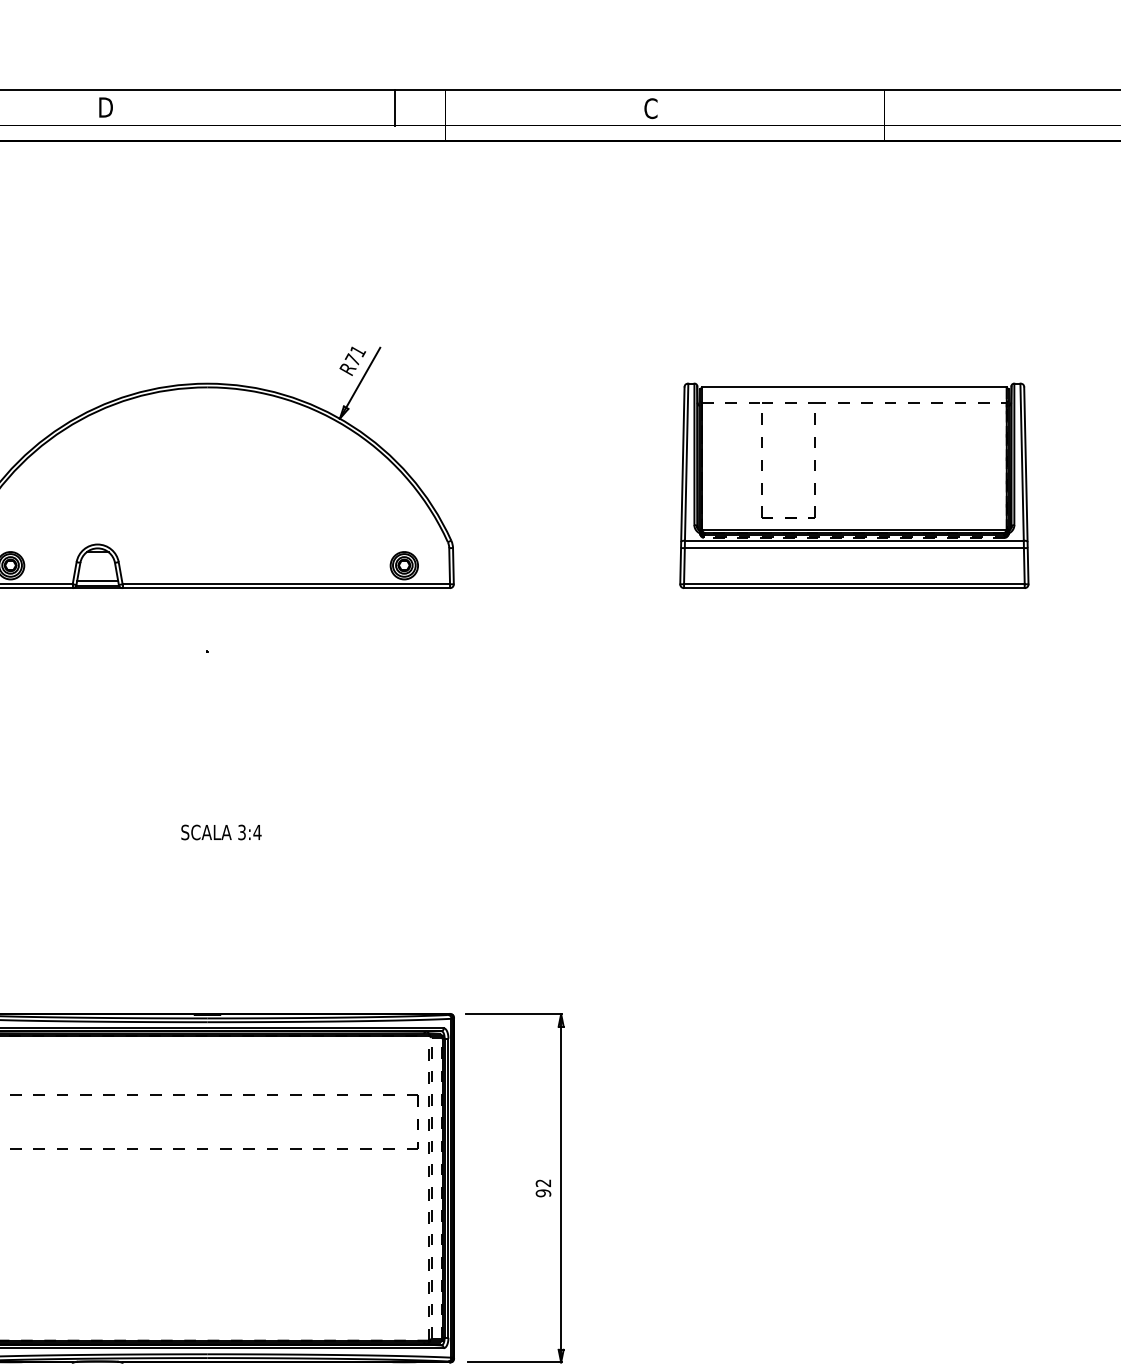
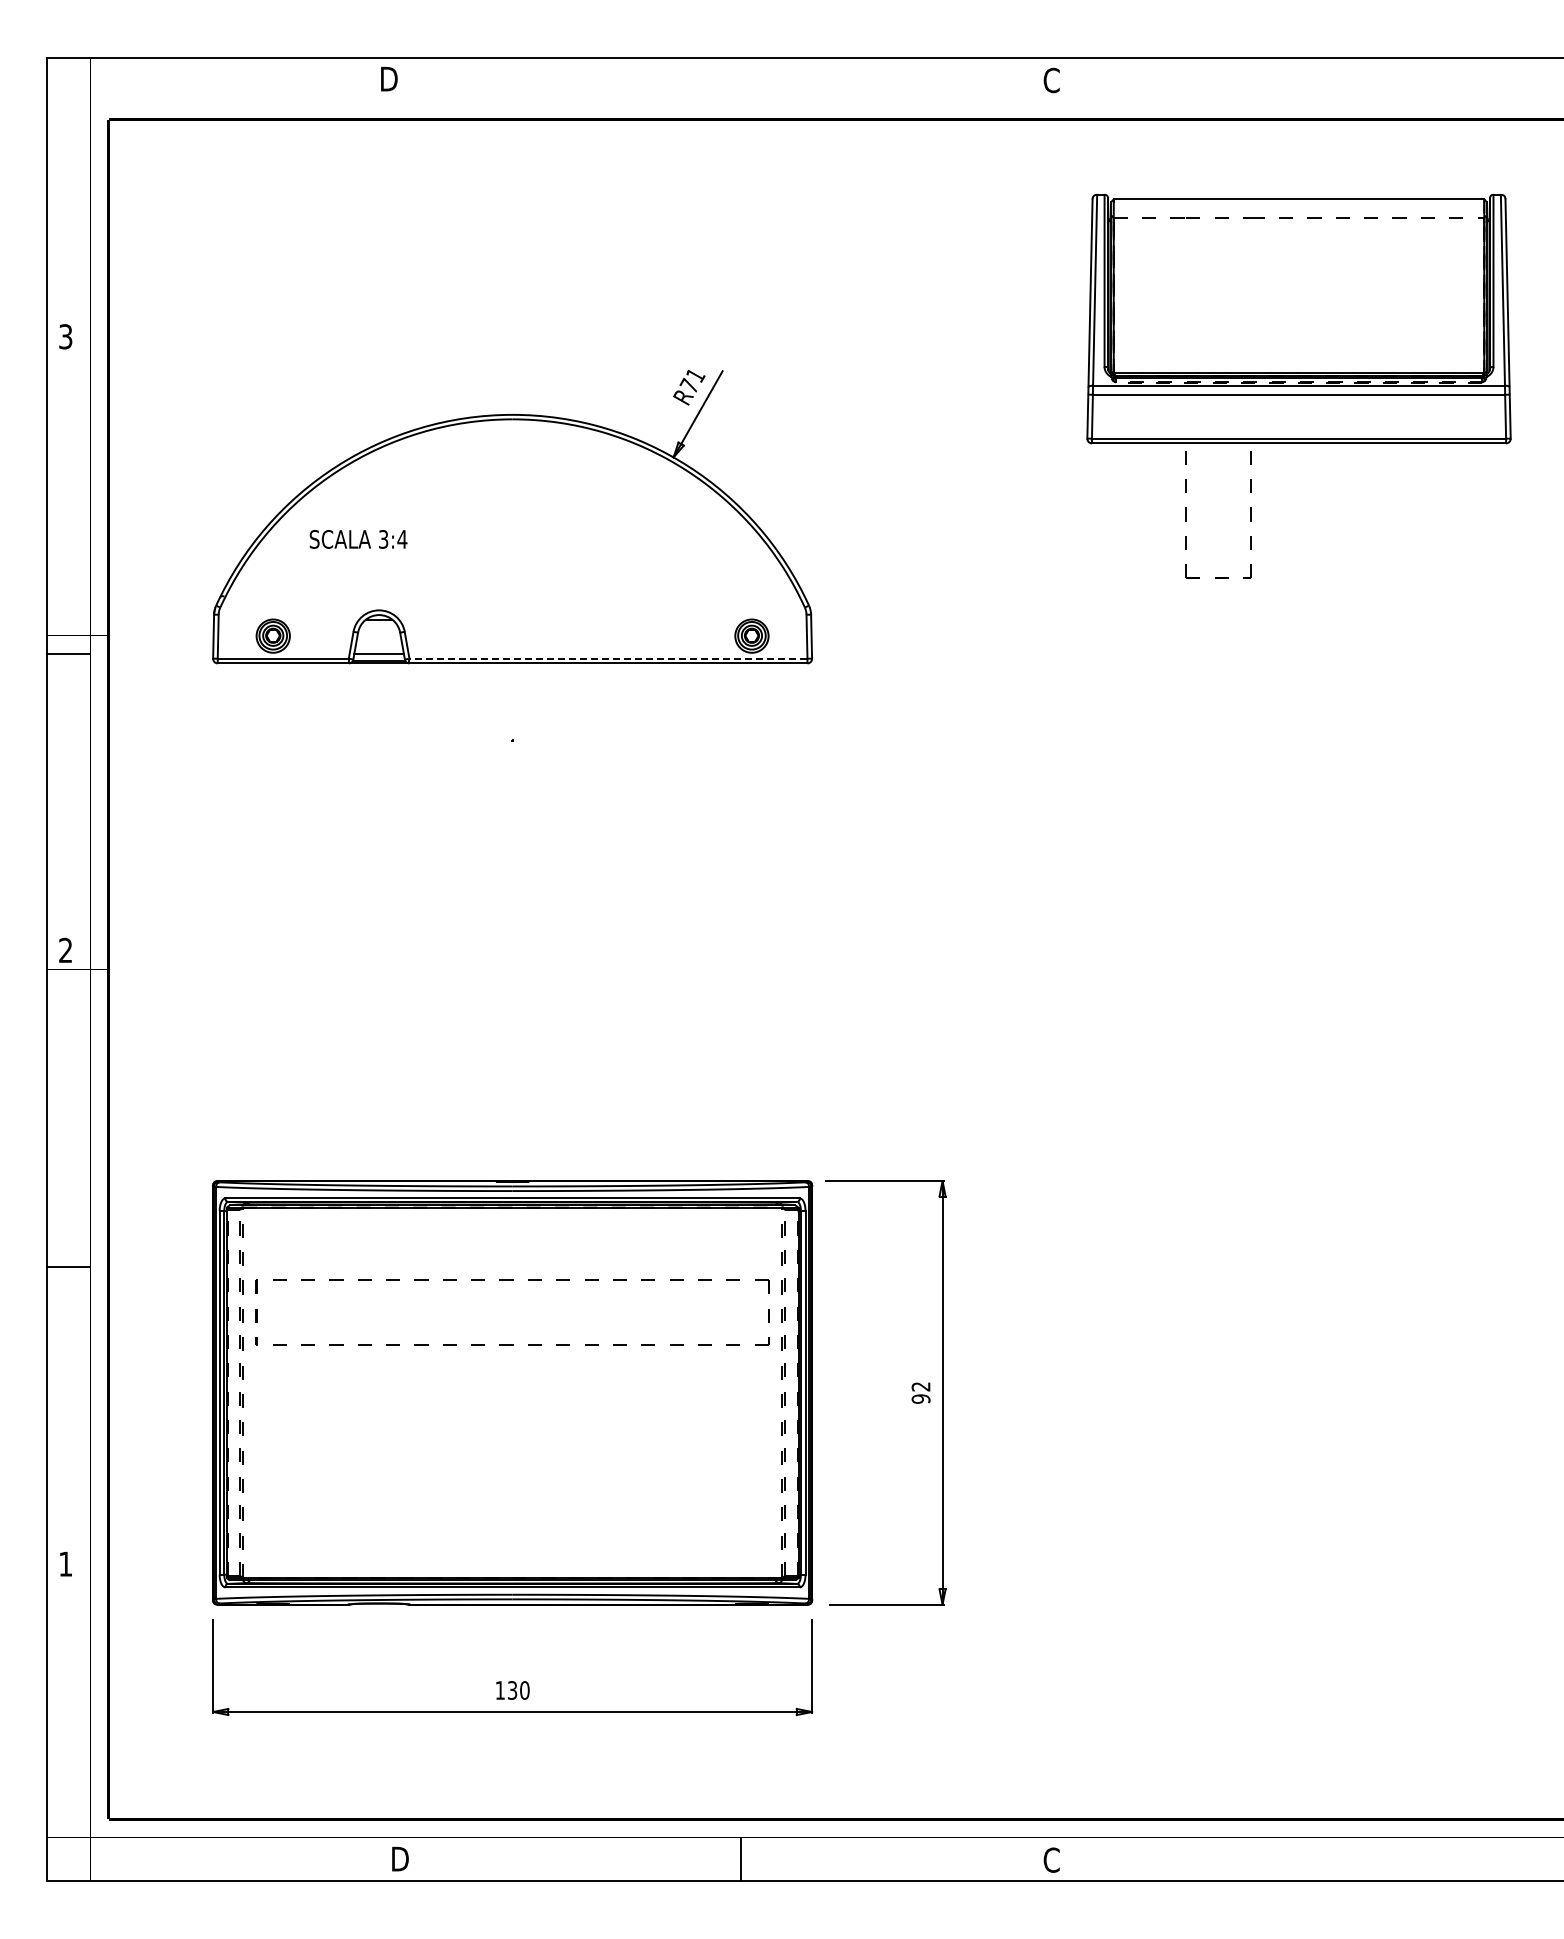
line: (394, 107) -> (740, 79), removed
part: (853, 485) -> (1298, 318), moved
line: (285, 584) -> (607, 658), solid -> dashed
text: (221, 832) -> (358, 539), moved

